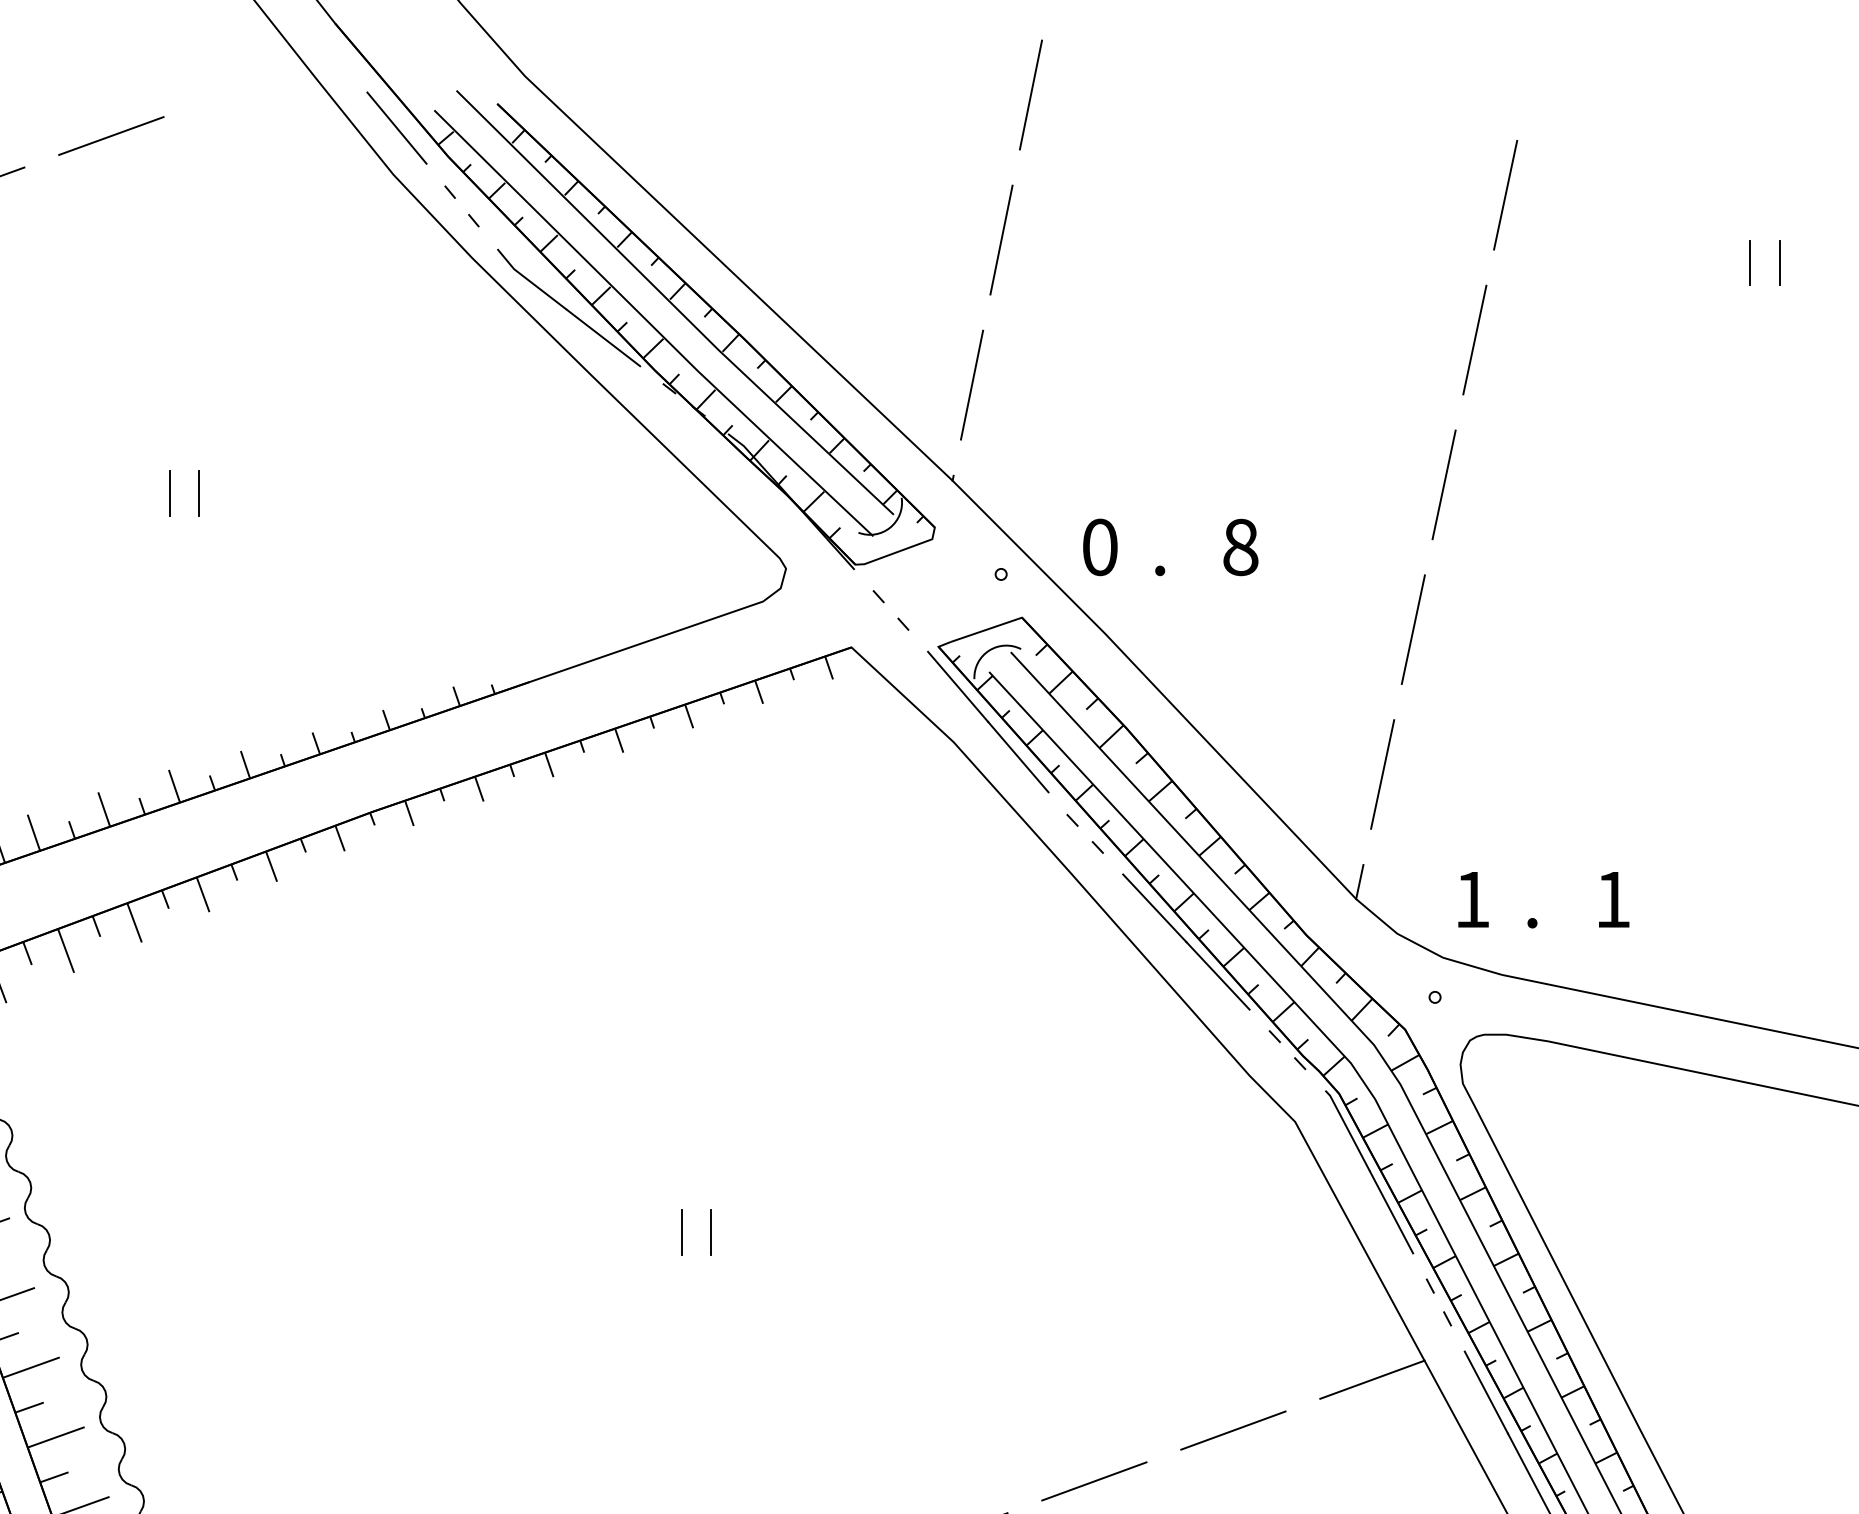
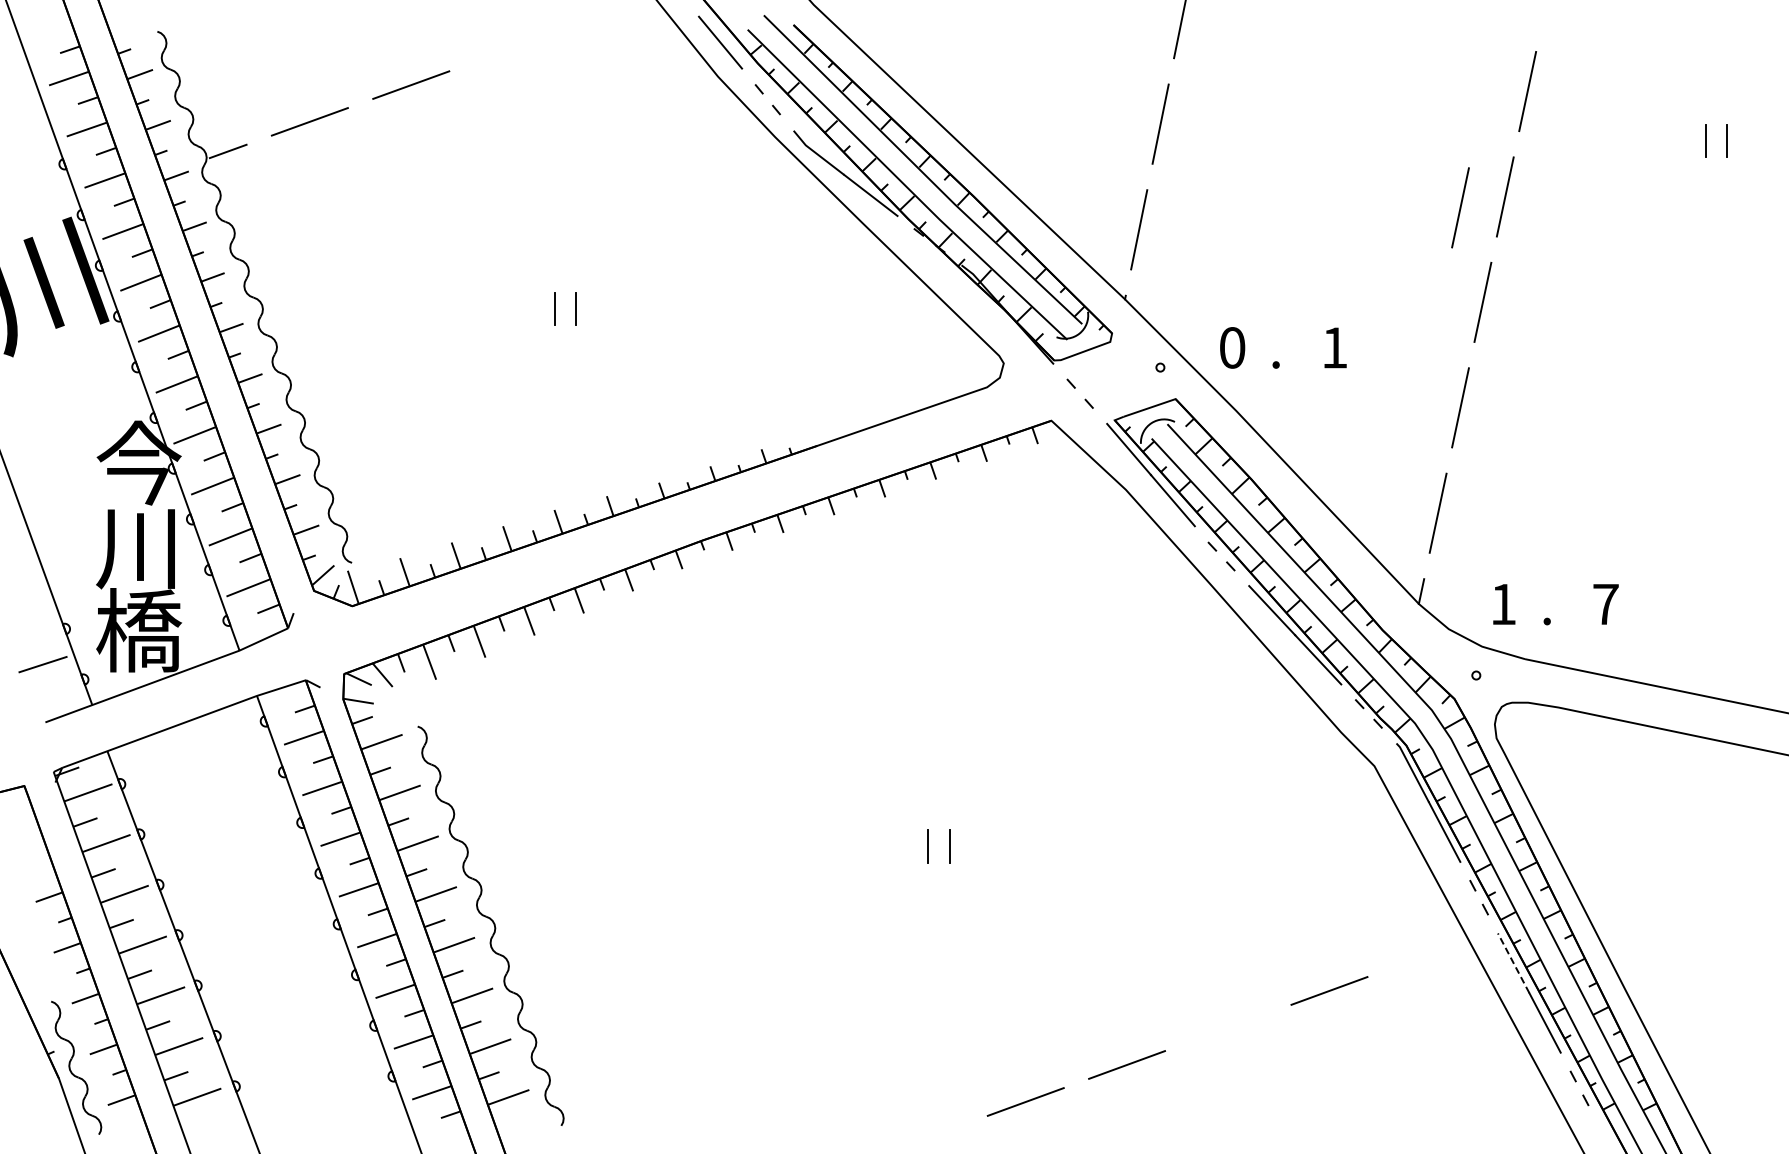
line: (111, 136) -> (512, 48), removed
line: (1413, 354) -> (1460, 207), added
text: (1240, 546) -> (1334, 347), 8 -> 1
text: (1612, 899) -> (1605, 604), 1 -> 7
line: (1372, 1379) -> (1430, 953), removed
line: (1486, 1392) -> (1513, 963), solid -> dashed
line: (1094, 1480) -> (1228, 1027), removed

